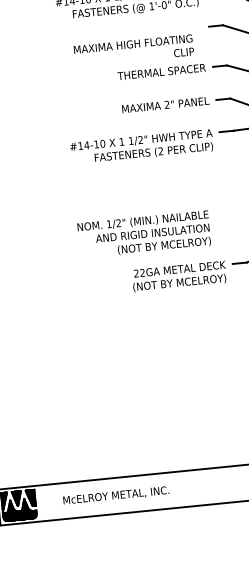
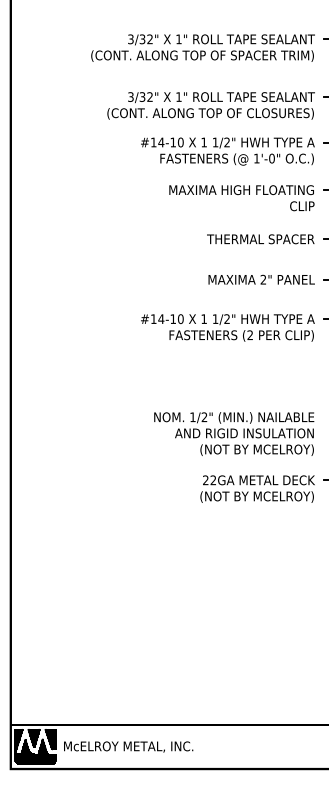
text: (133, 51) -> (241, 198), moved
text: (144, 234) -> (234, 433), moved
text: (116, 495) -> (128, 746), moved

